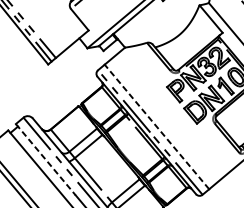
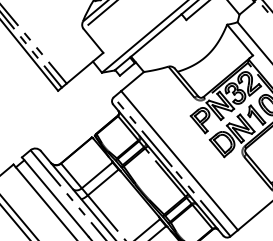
line: (156, 126) -> (179, 160), dashed -> solid
line: (45, 159) -> (55, 197), dashed -> solid

